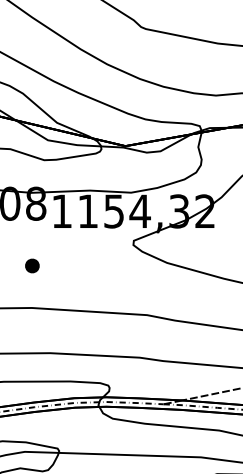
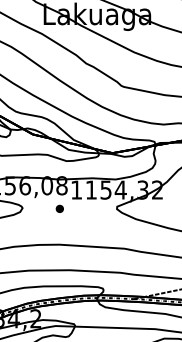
part: (31, 265) -> (59, 208), moved

